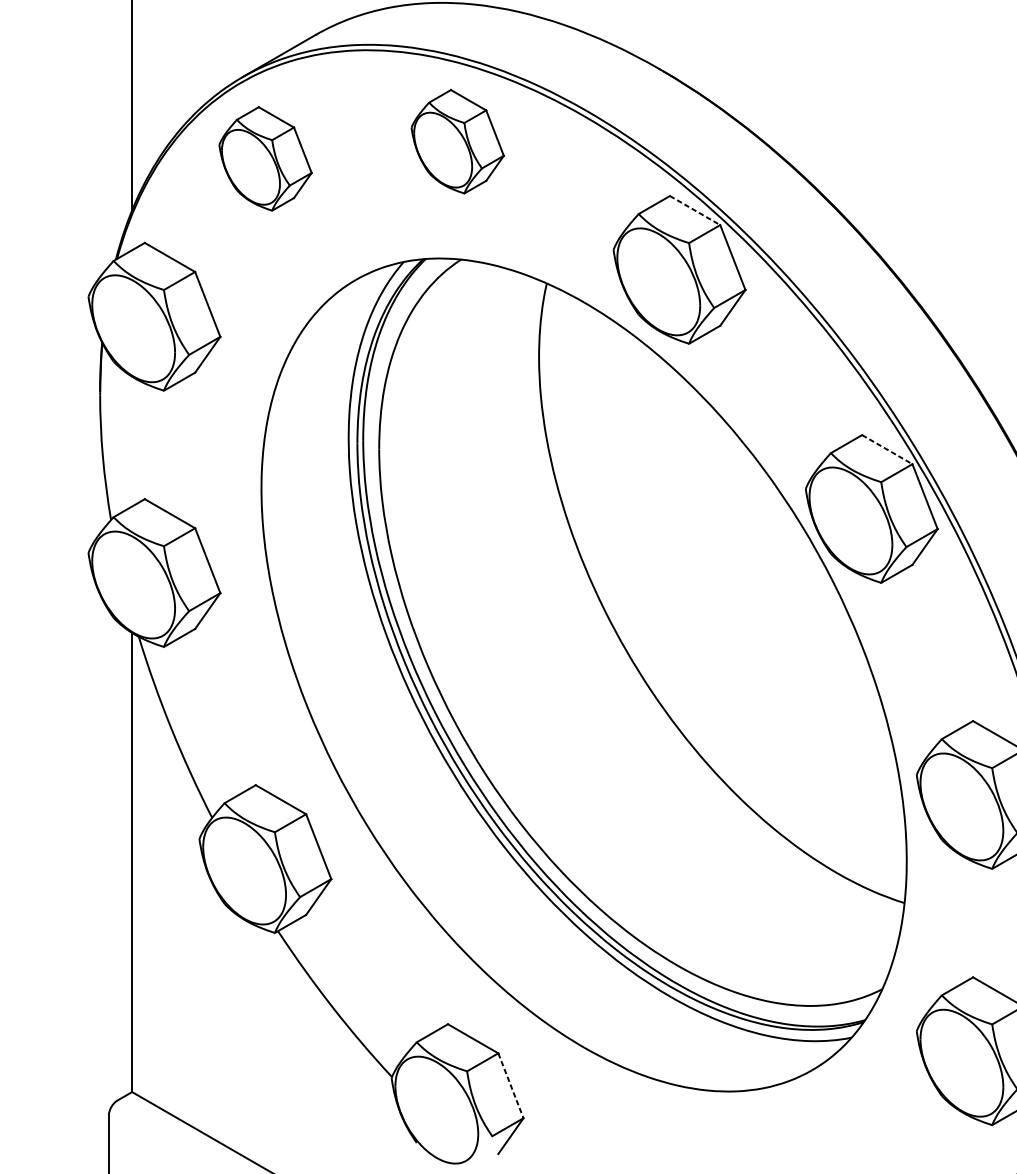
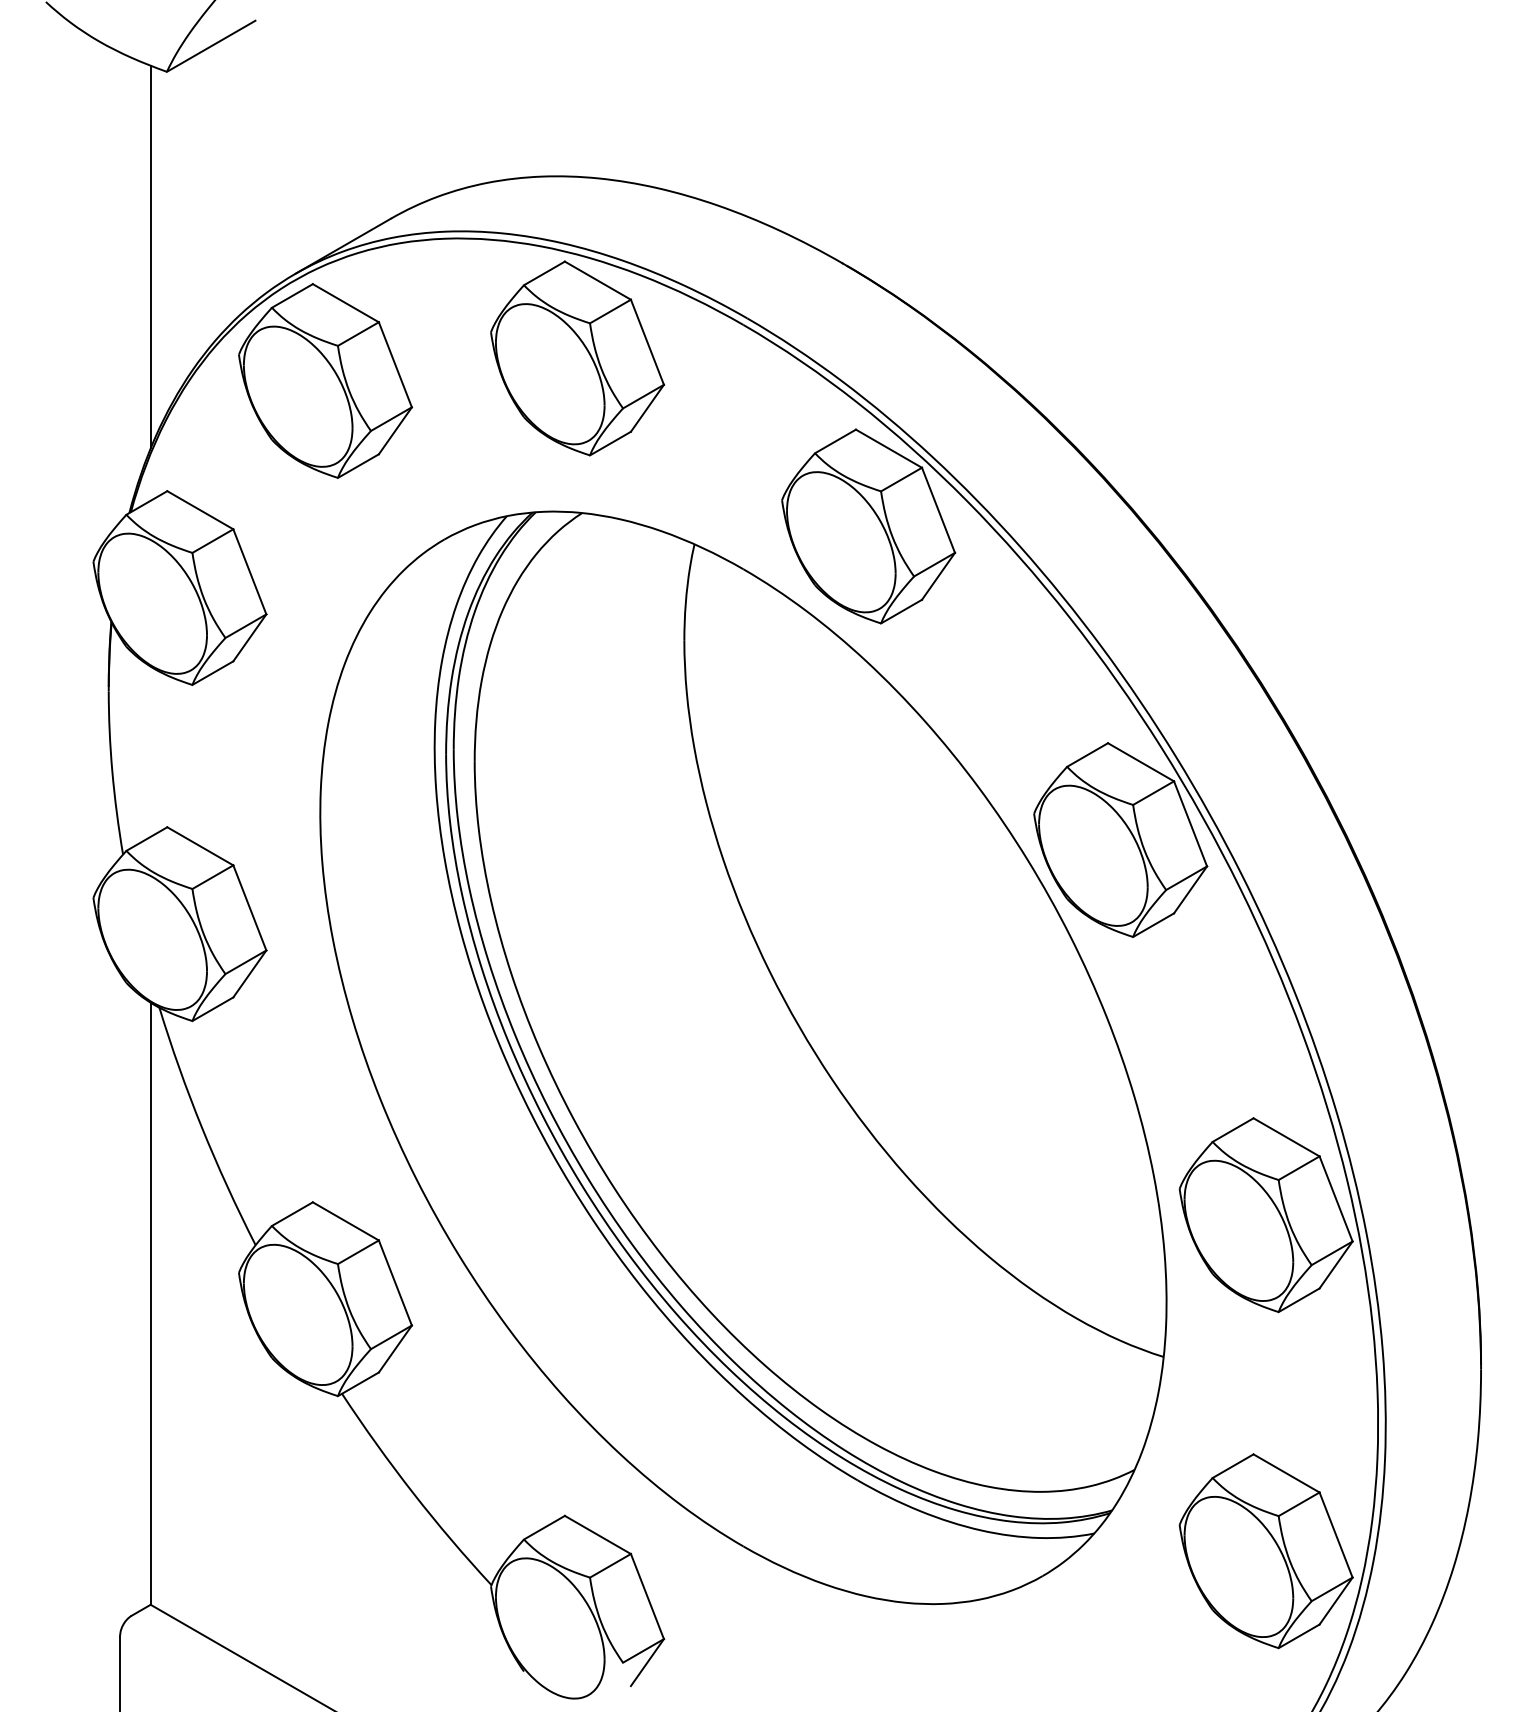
part: (457, 141) -> (577, 358), size x1.43
part: (265, 158) -> (325, 380), size x1.43
line: (695, 210) -> (889, 448), dashed -> solid
line: (887, 449) -> (1141, 762), dashed -> solid
line: (510, 1085) -> (647, 1596), dashed -> solid

